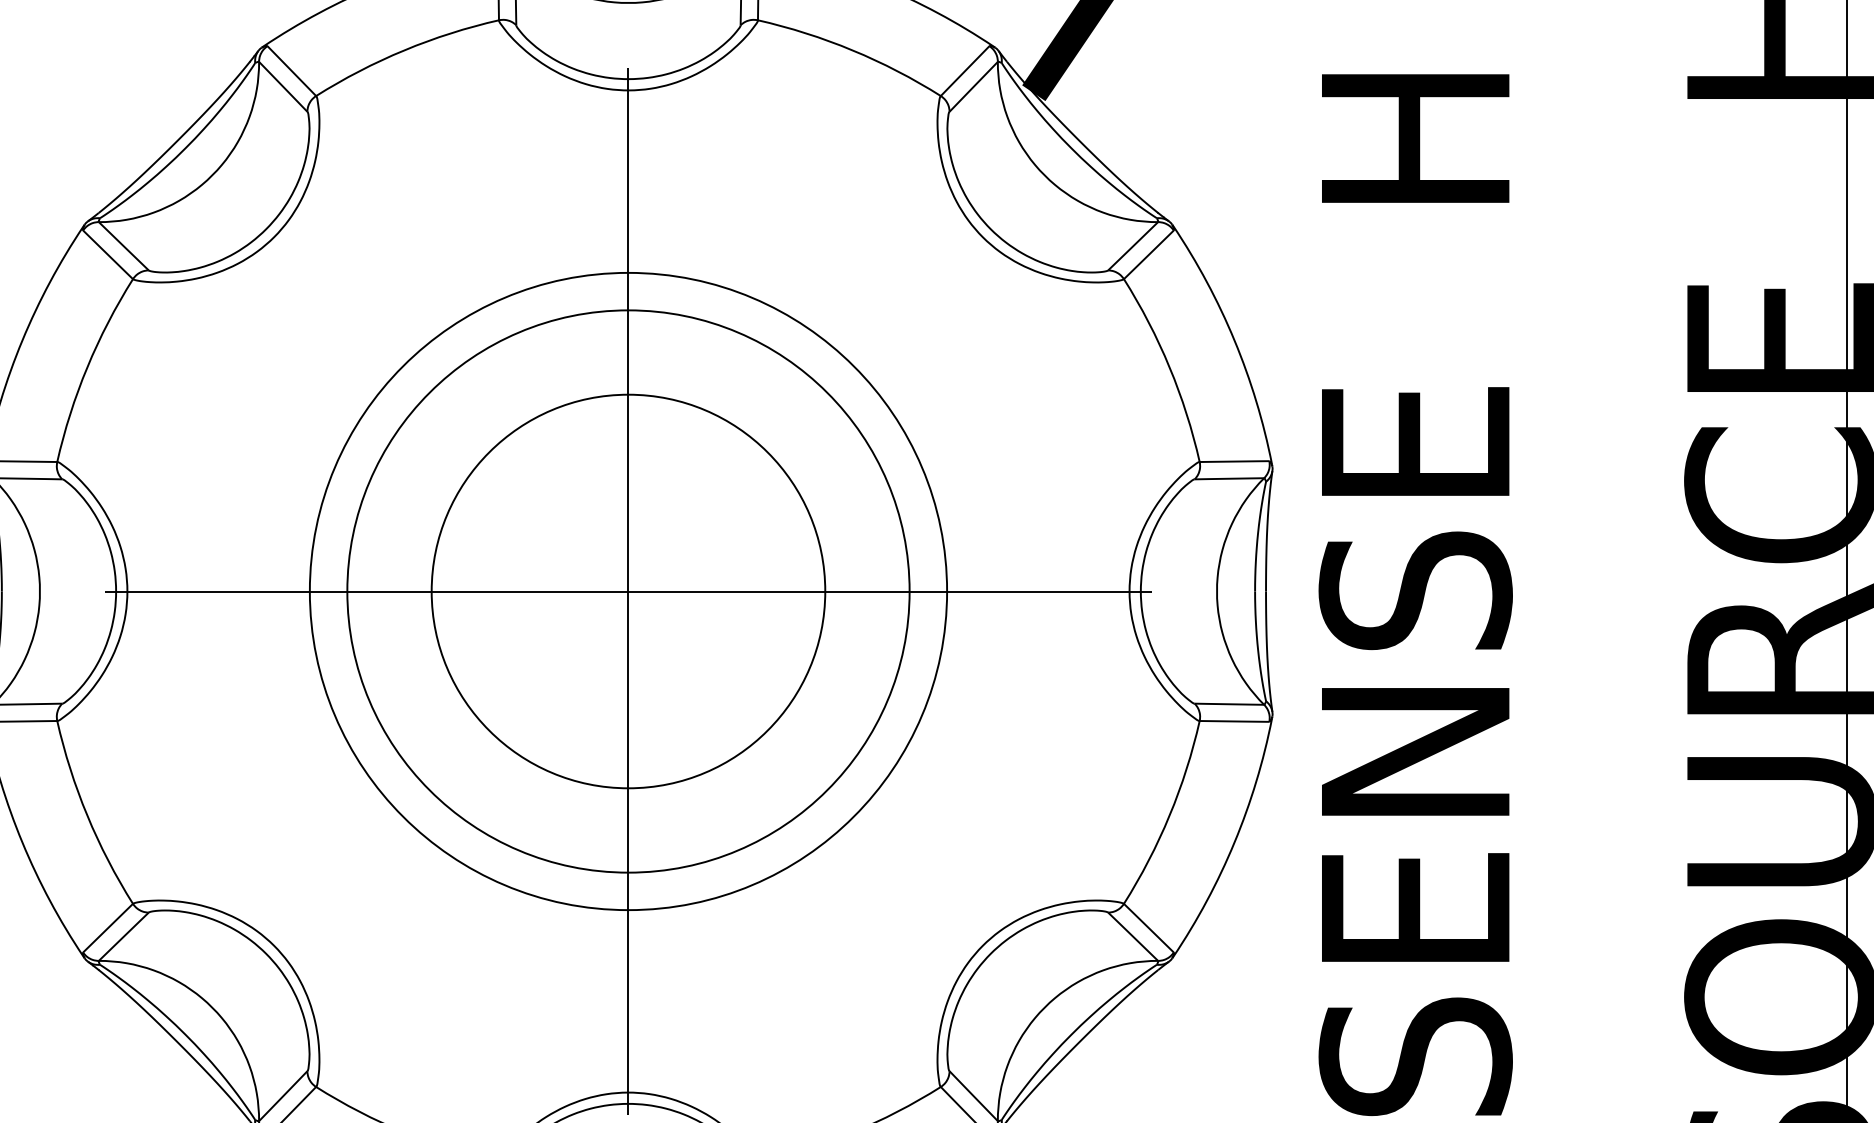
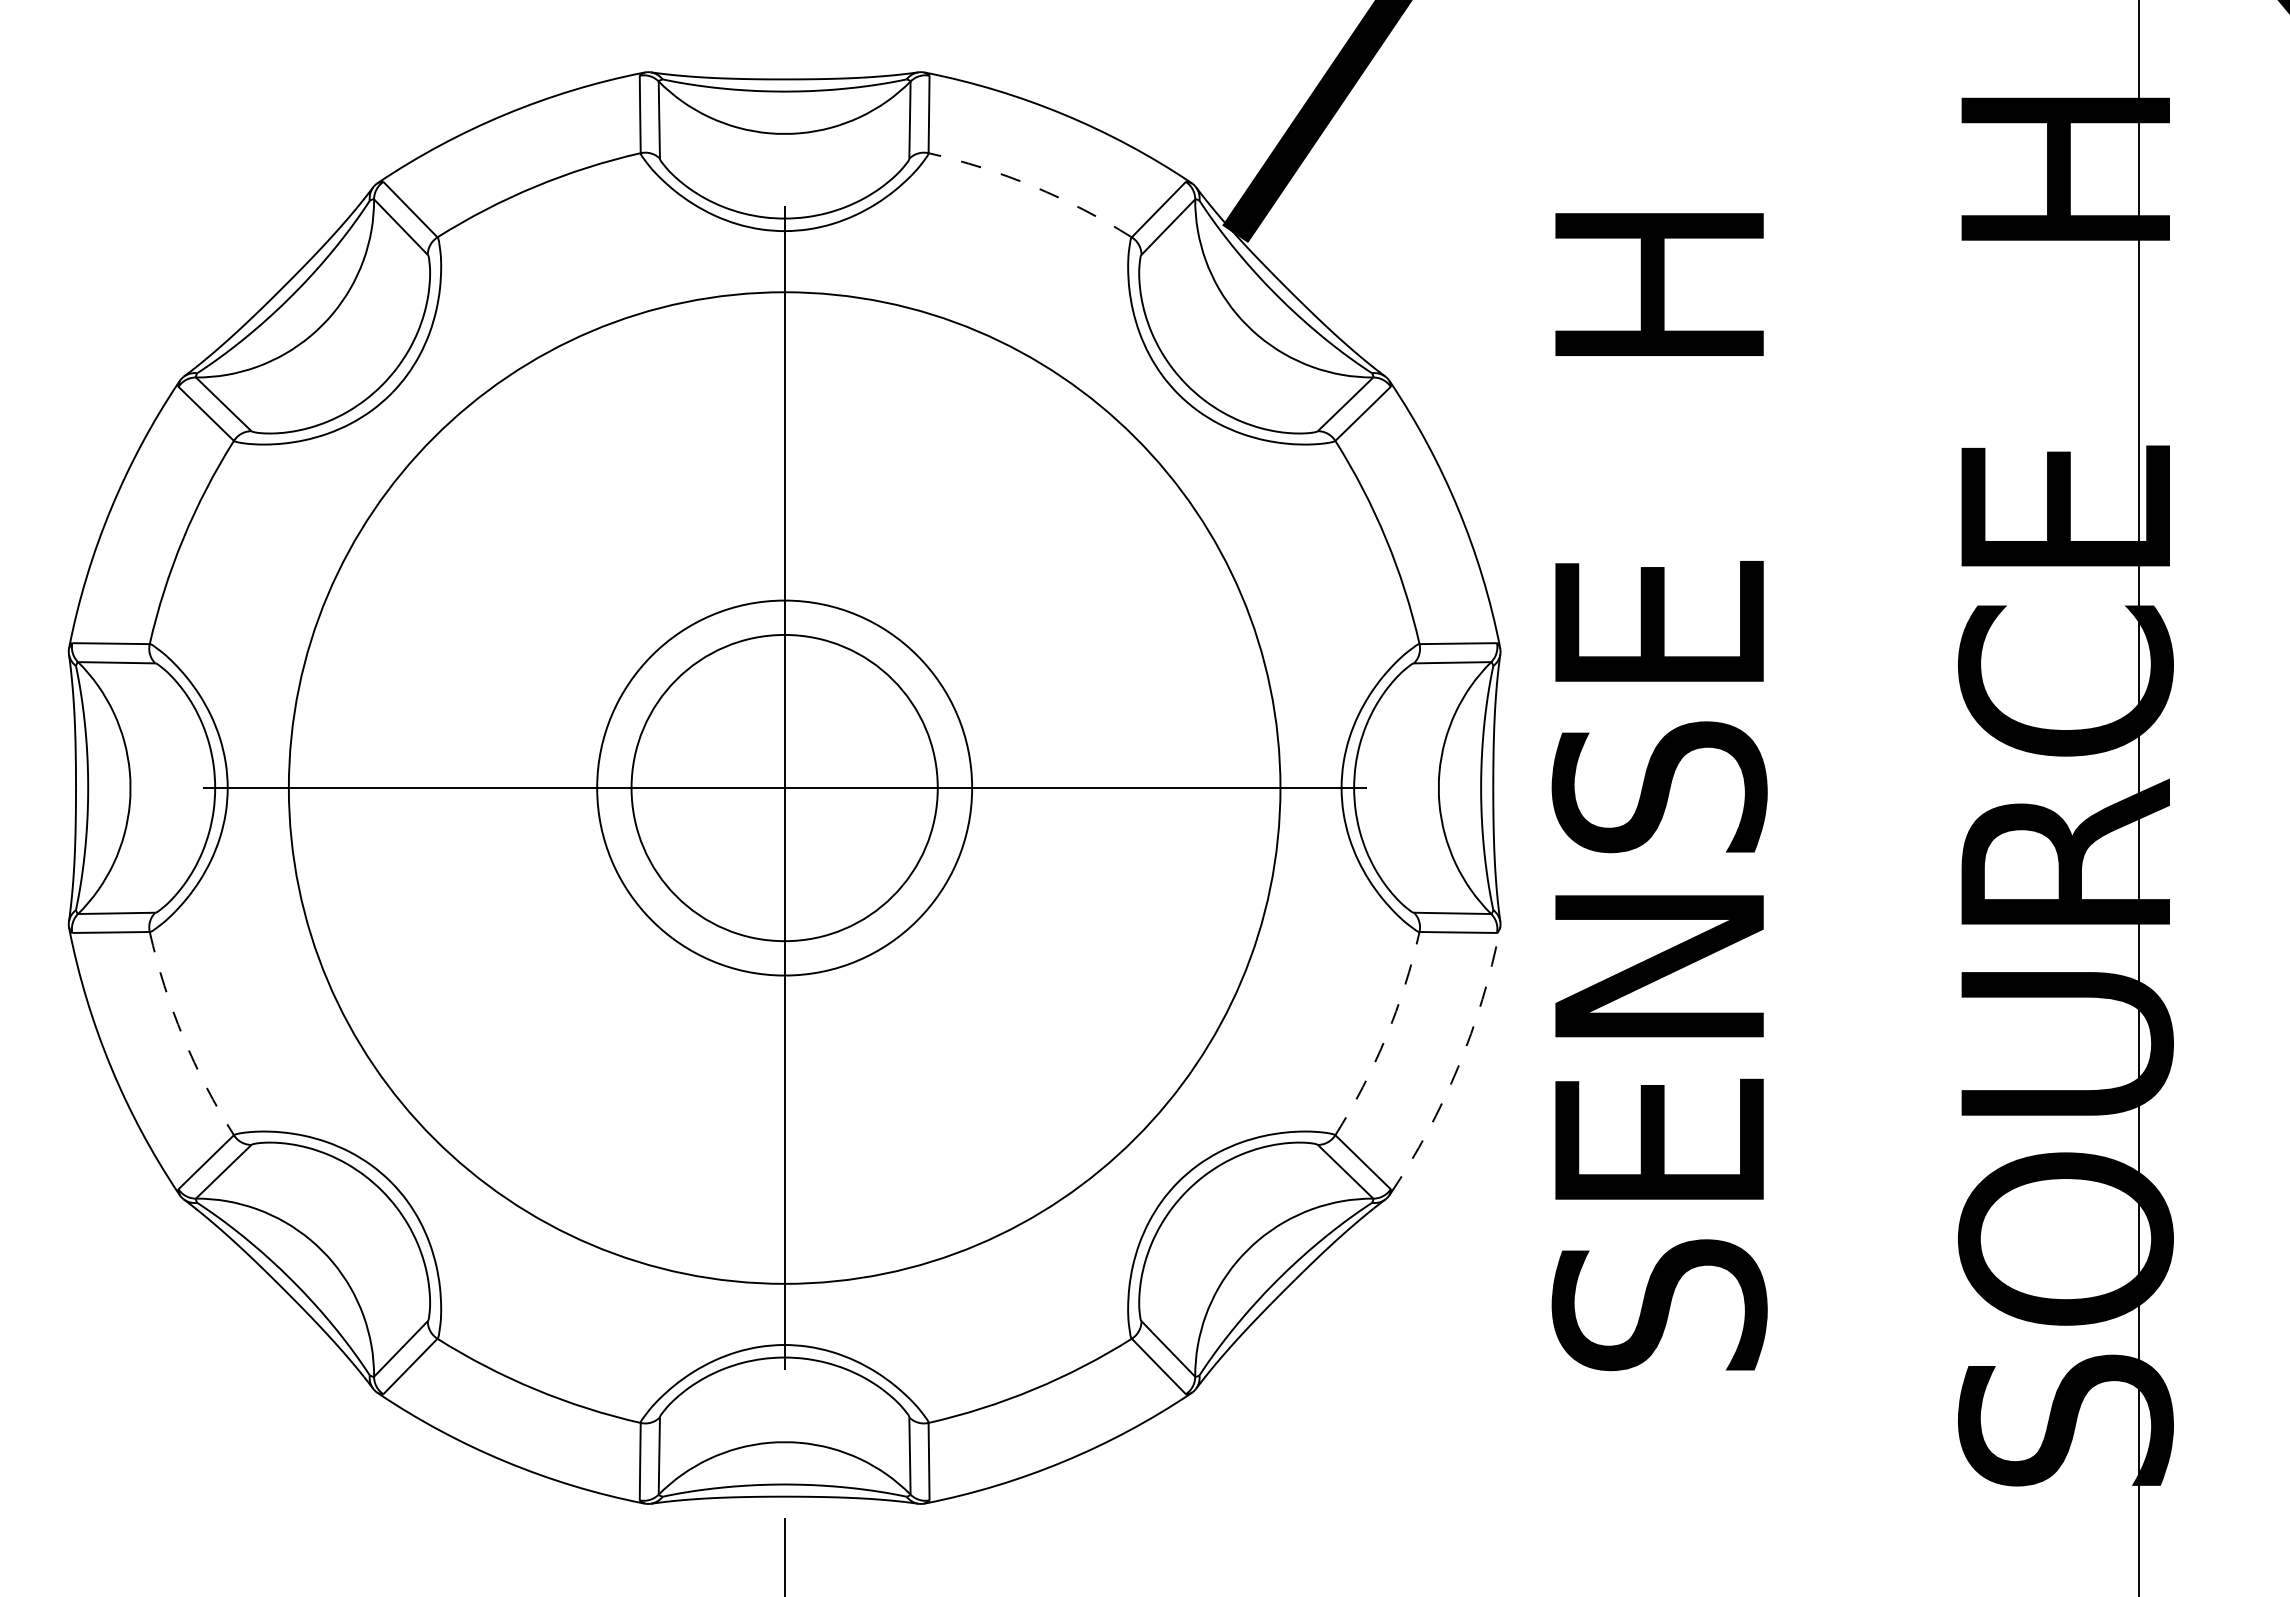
arc: (852, 50) -> (1033, 186), solid -> dashed
circle: (628, 591) -> (784, 787), size x0.6
circle: (628, 591) -> (784, 787), size x0.7
circle: (628, 591) -> (784, 787), size x1.4
arc: (87, 815) -> (183, 1037), solid -> dashed
arc: (1169, 815) -> (1386, 1037), solid -> dashed
arc: (1234, 842) -> (1458, 1067), solid -> dashed

